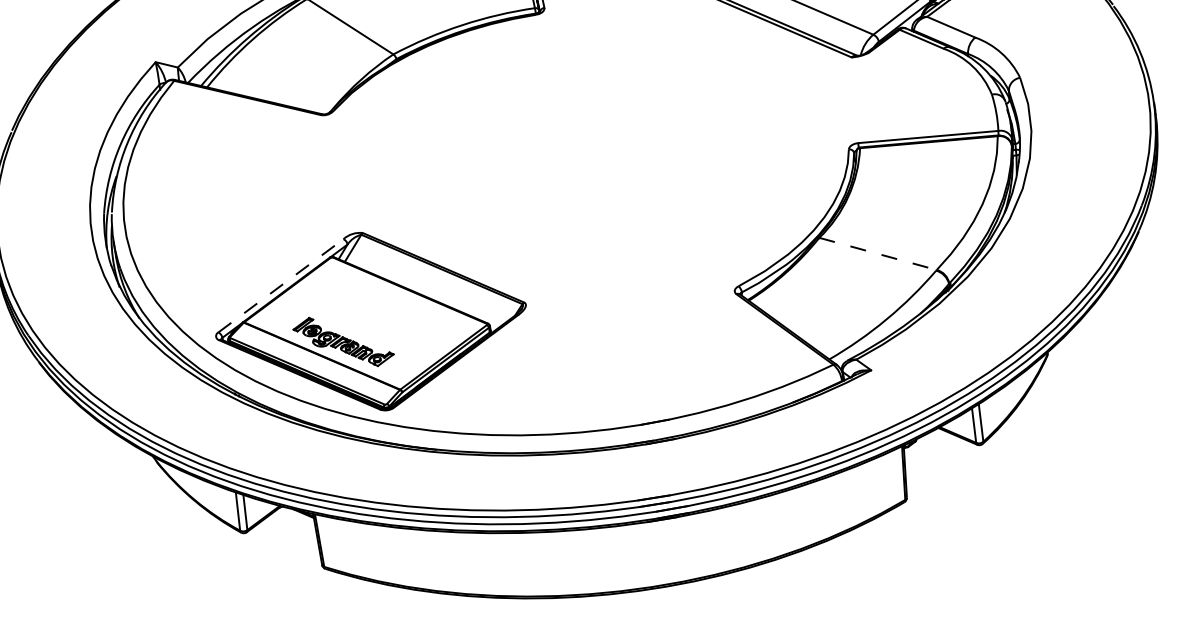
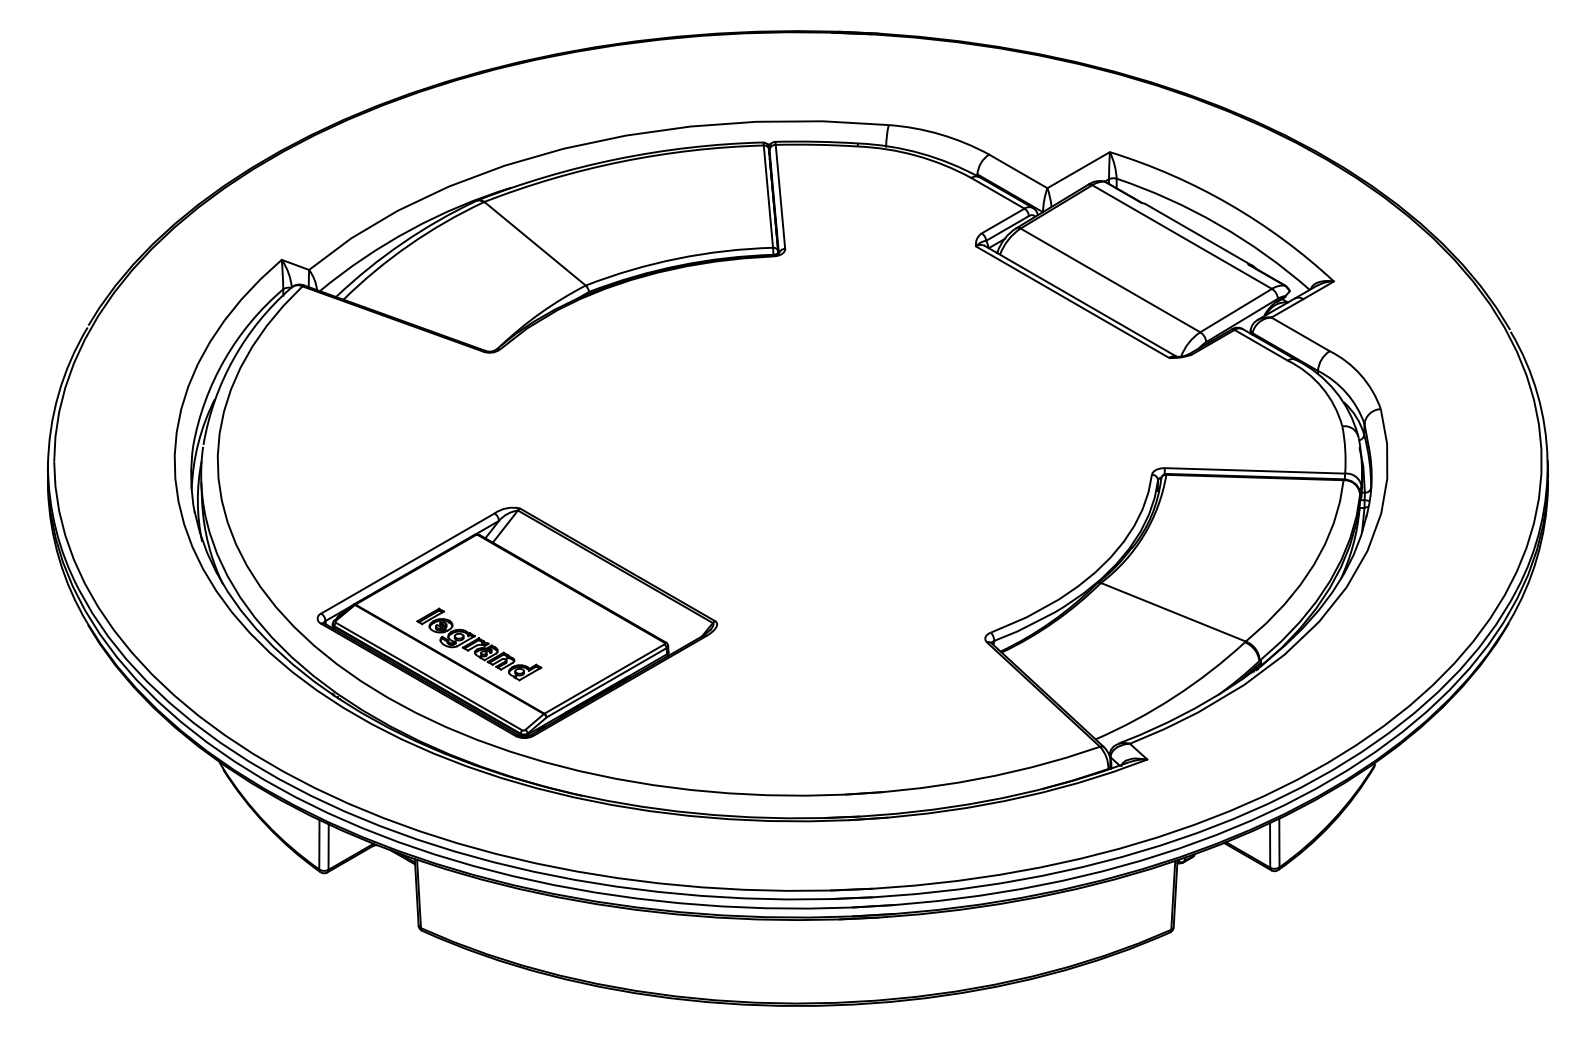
line: (878, 254) -> (1173, 612), dashed -> solid
line: (281, 285) -> (408, 563), dashed -> solid

